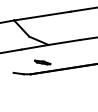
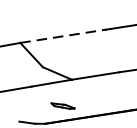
line: (41, 16) -> (61, 36), solid -> dashed

